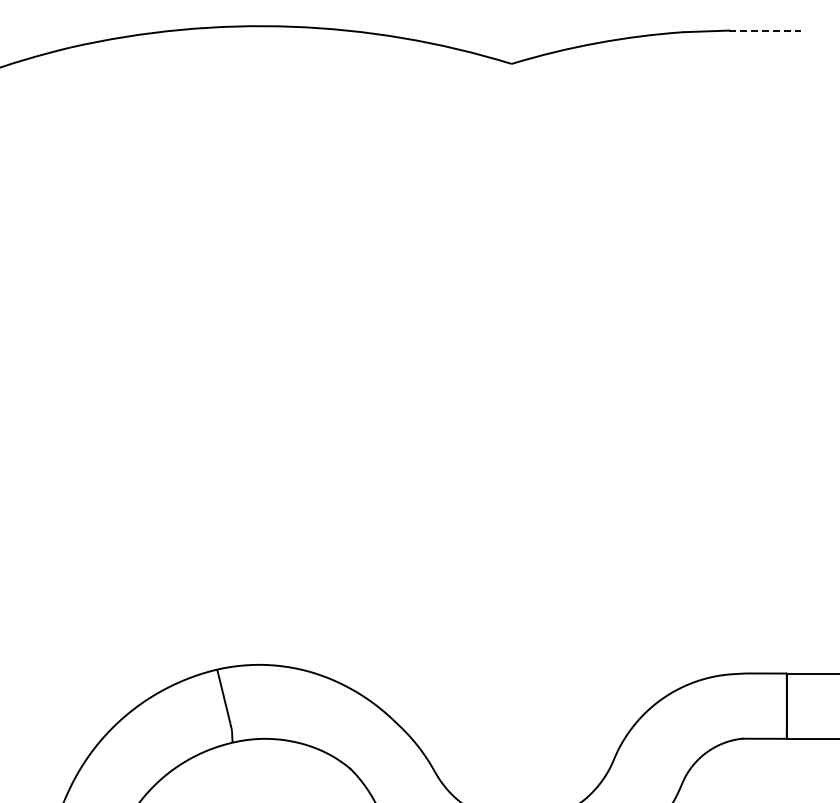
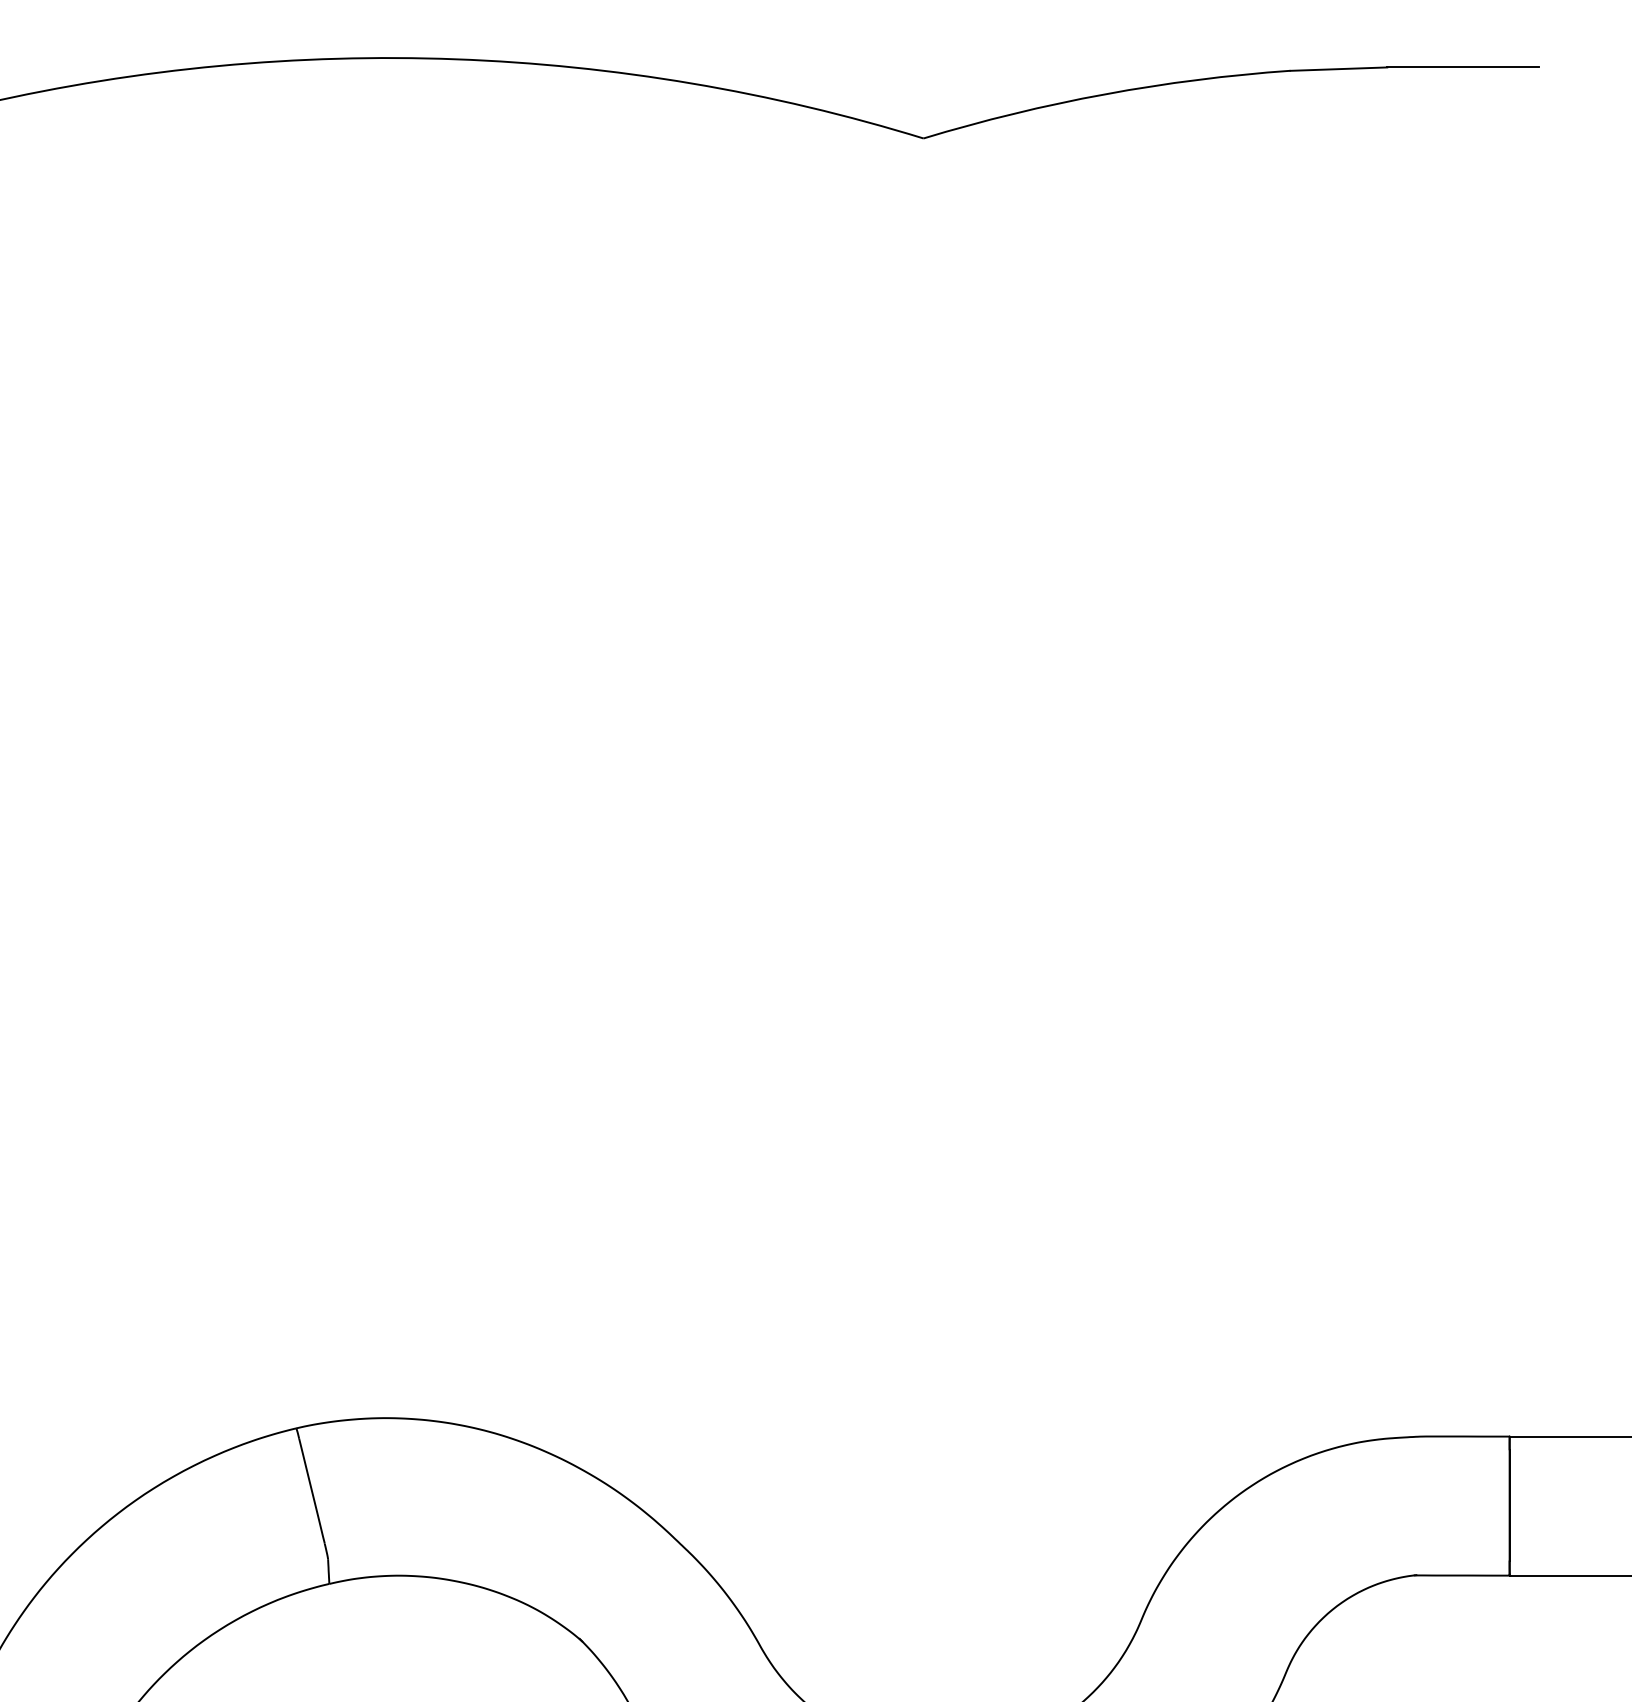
line: (765, 30) -> (1464, 67), dashed -> solid

